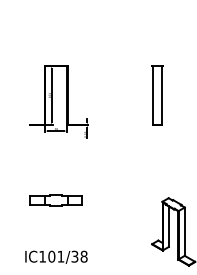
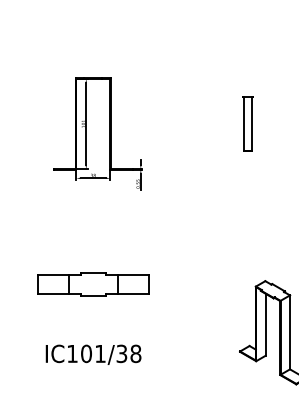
part: (157, 95) -> (248, 123), size x0.6
part: (55, 200) -> (92, 284), size x1.4
text: (56, 256) -> (93, 353), moved

